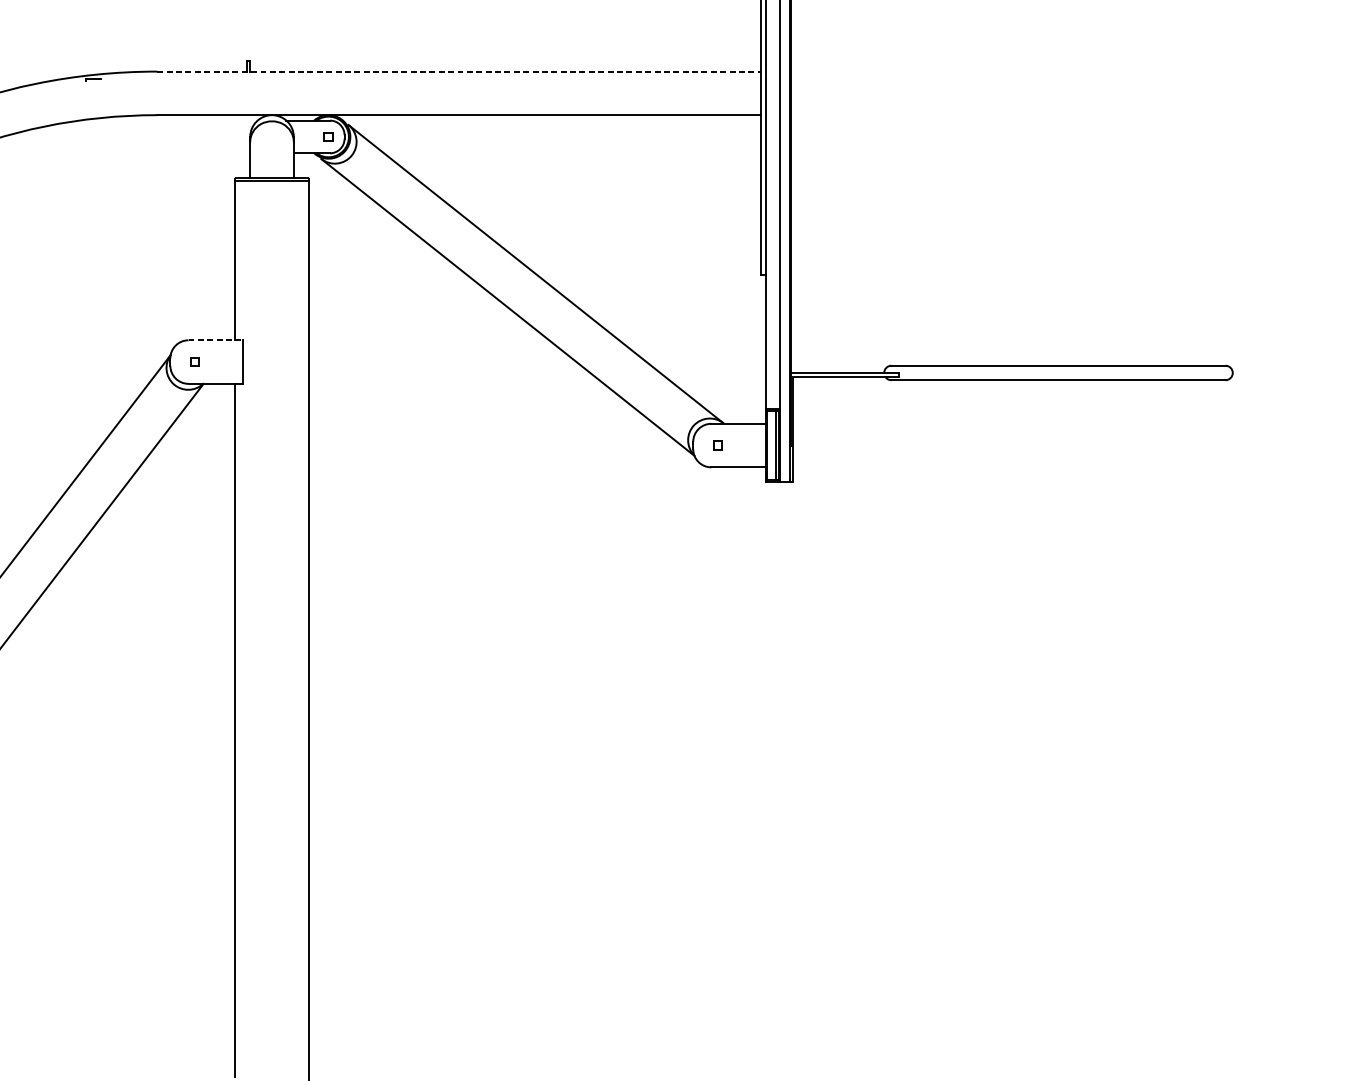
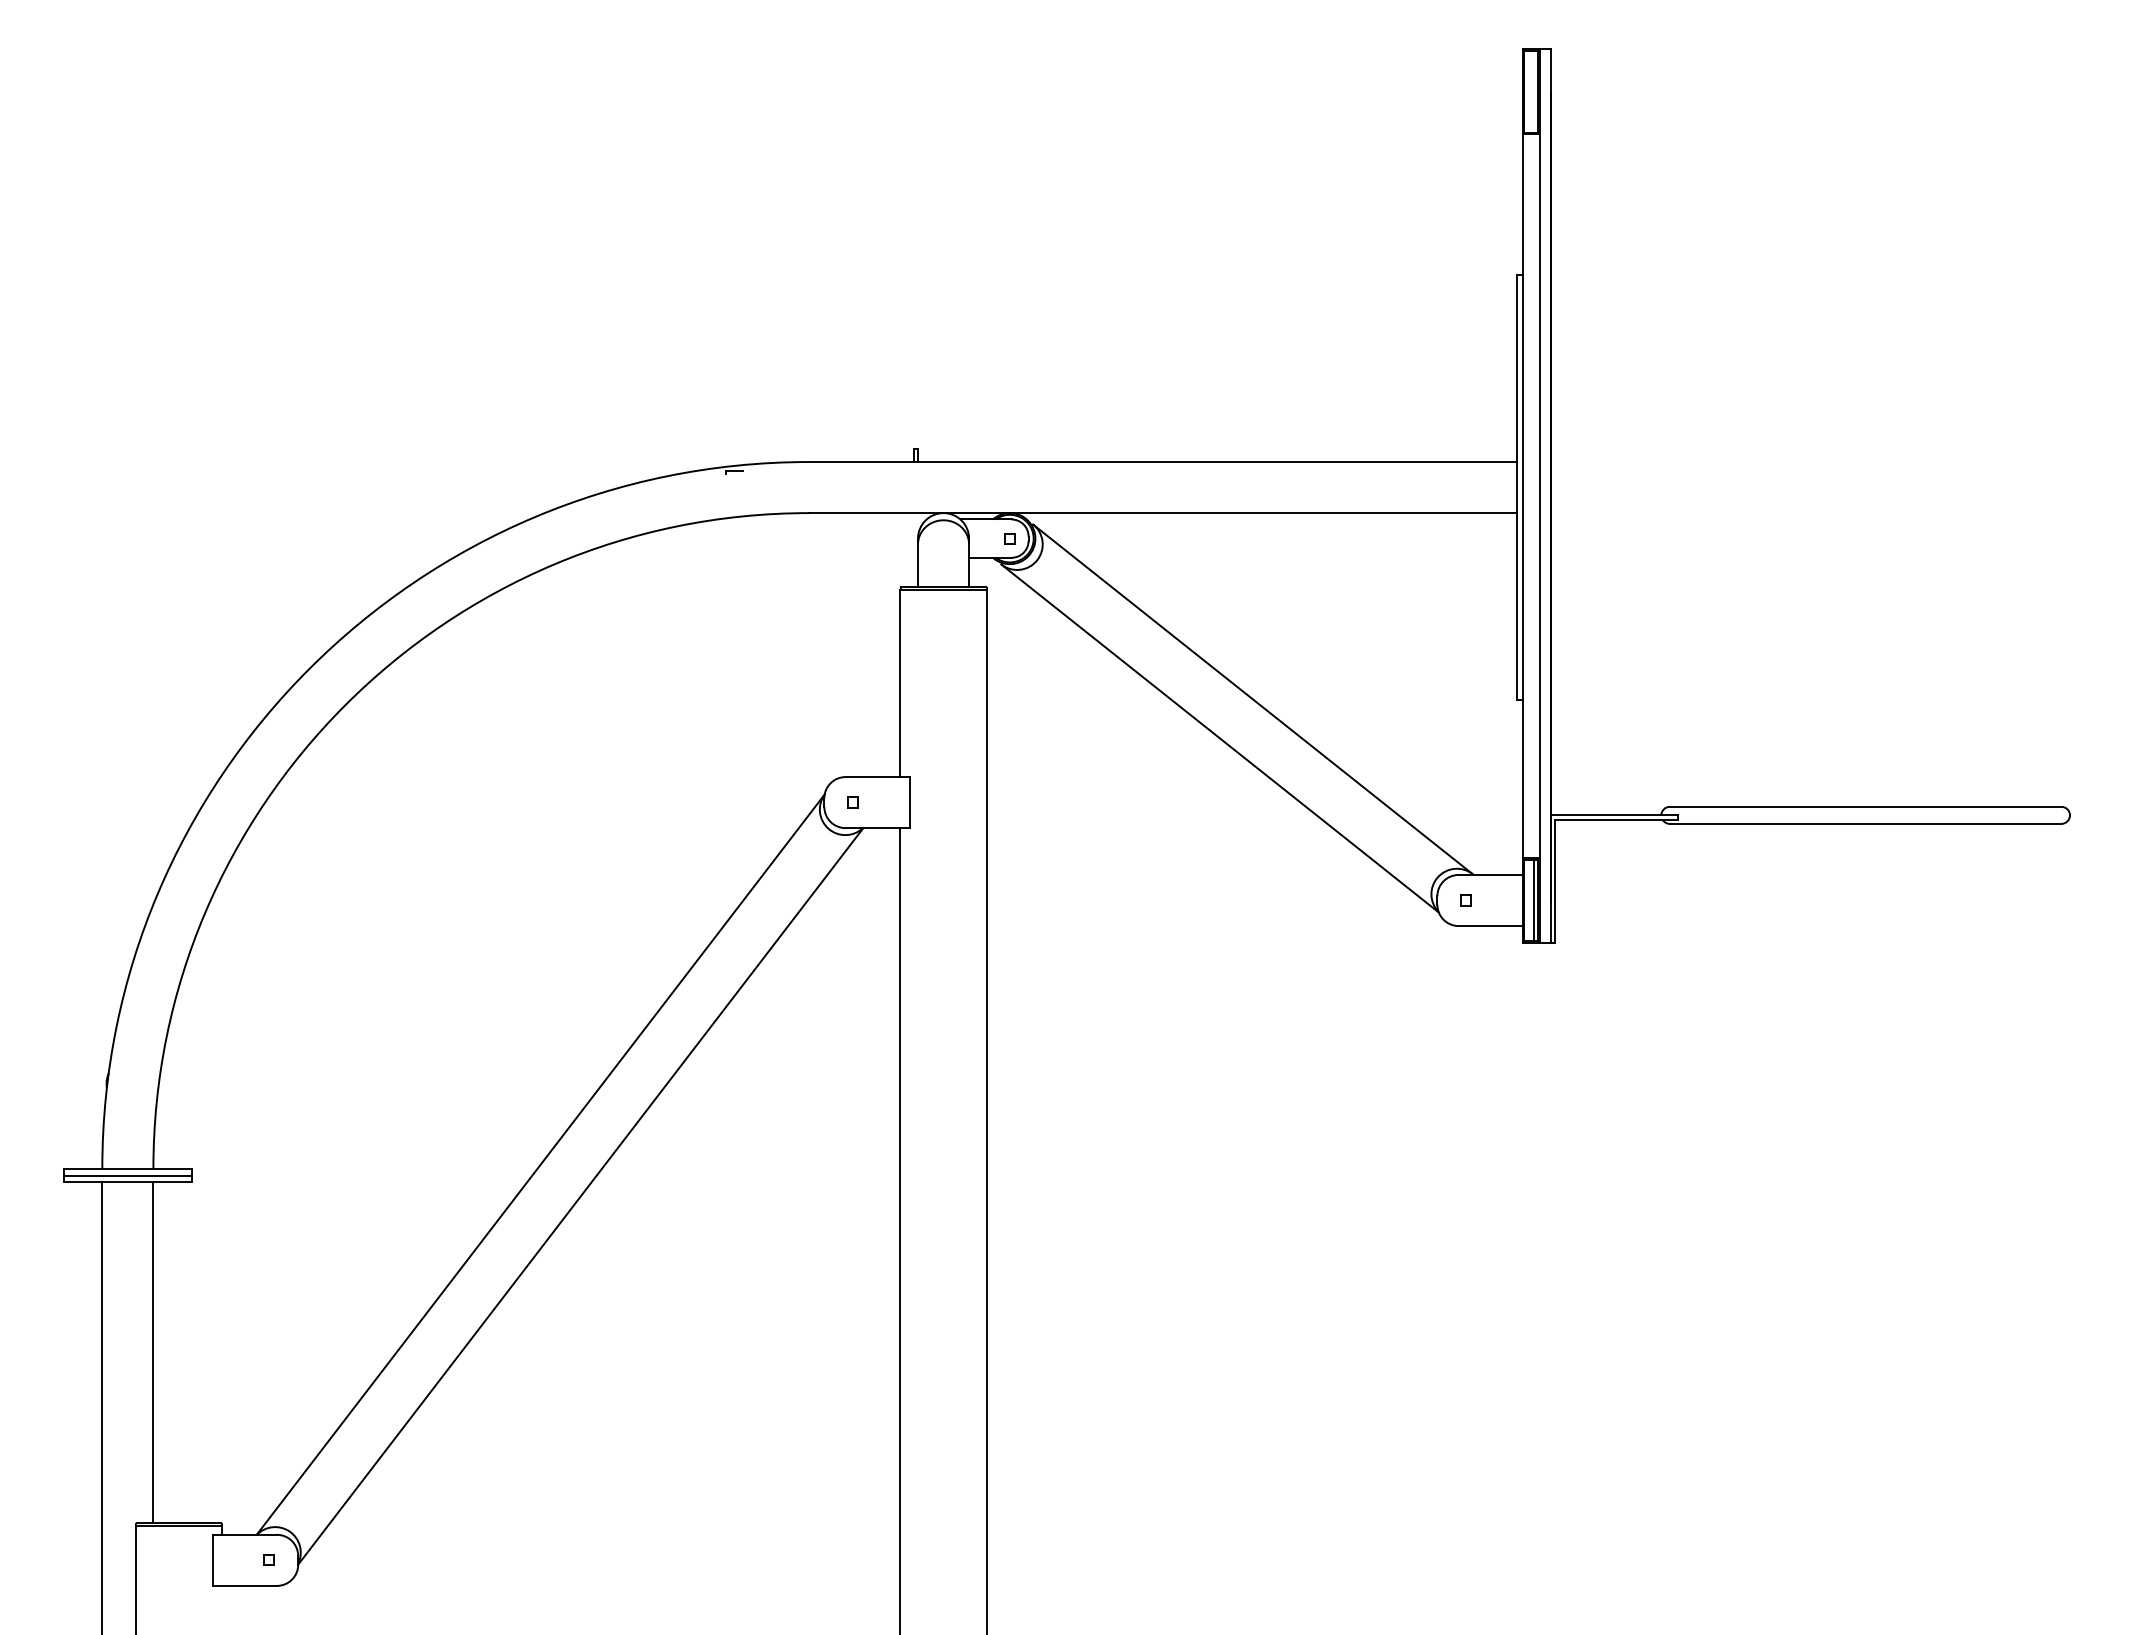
line: (459, 72) -> (1163, 462), dashed -> solid
line: (215, 340) -> (877, 777), dashed -> solid

